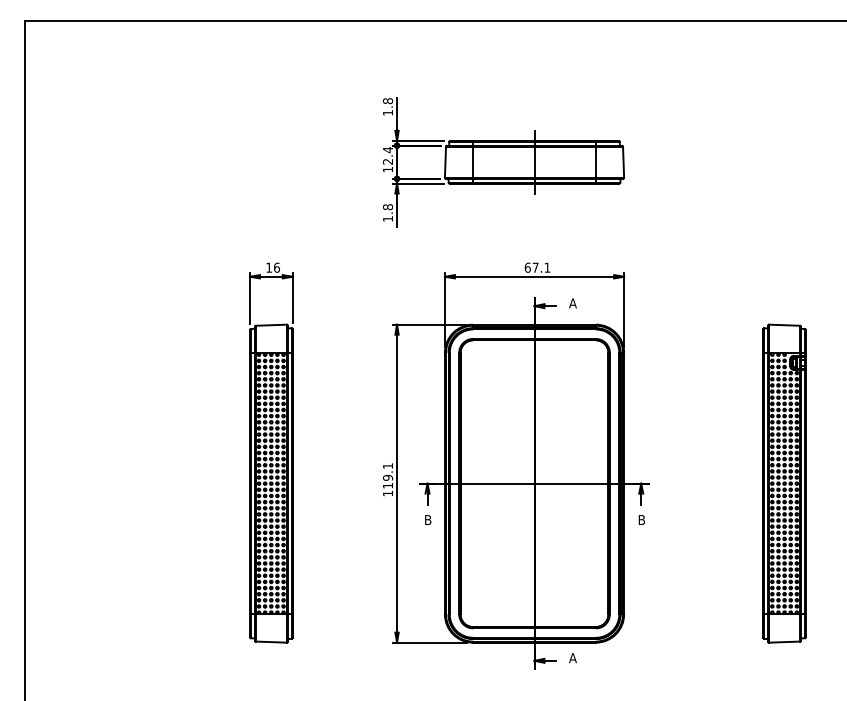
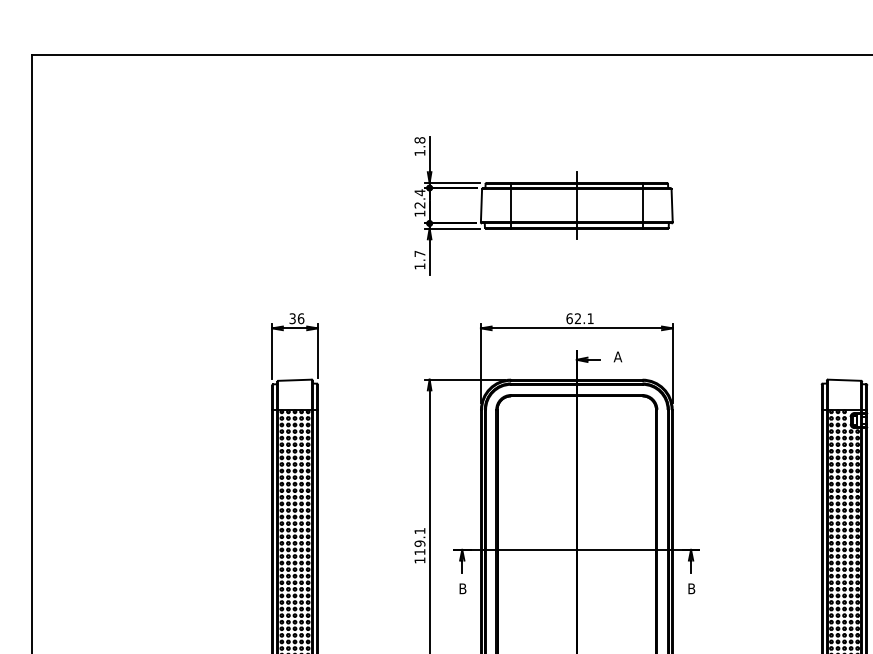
text: (388, 207) -> (420, 254), 1.8 -> 1.7
text: (268, 267) -> (292, 318), 16 -> 36
text: (535, 267) -> (577, 318), 67.1 -> 62.1

